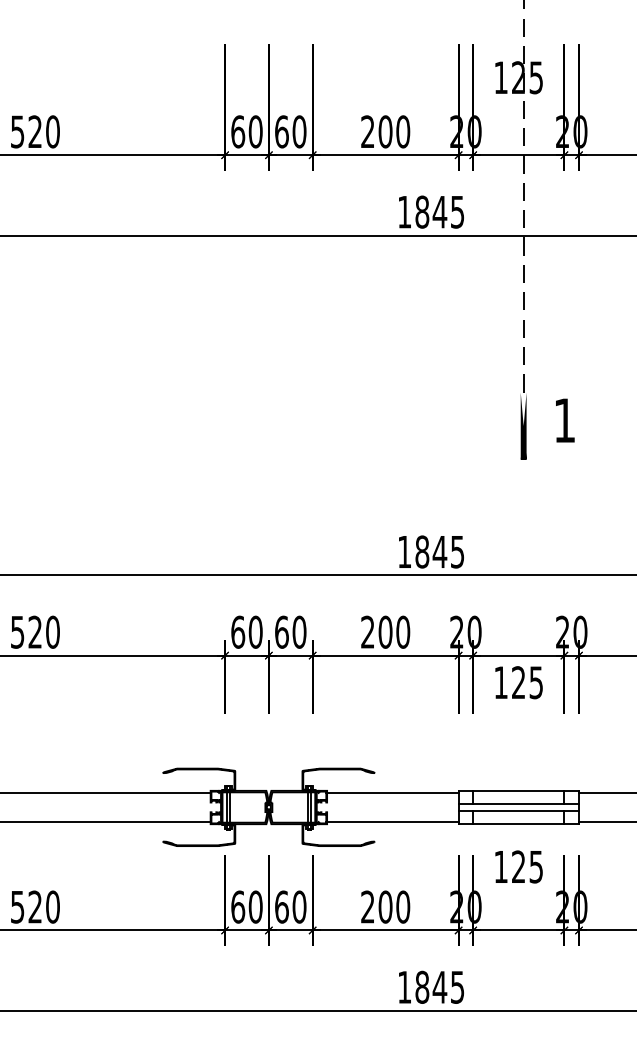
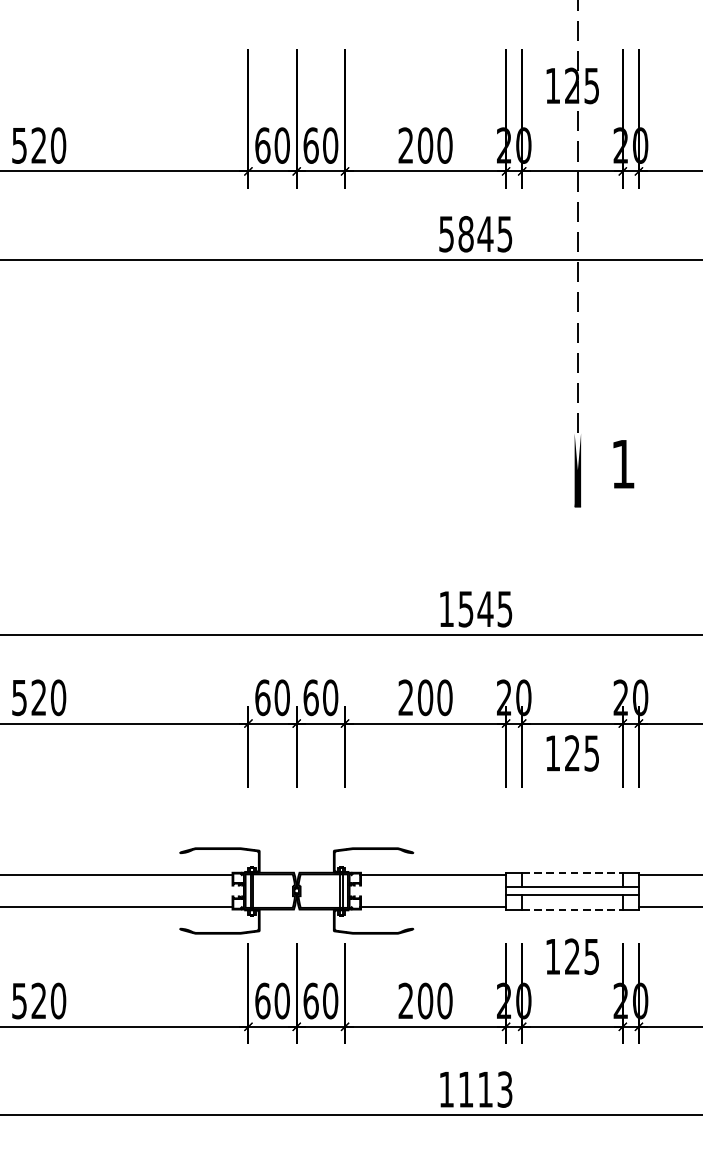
text: (404, 212) -> (446, 234), 1845 -> 5845
text: (422, 551) -> (466, 608), 1845 -> 1545
line: (518, 790) -> (572, 872), solid -> dashed
line: (518, 824) -> (572, 909), solid -> dashed
text: (439, 986) -> (485, 1088), 1845 -> 1113

